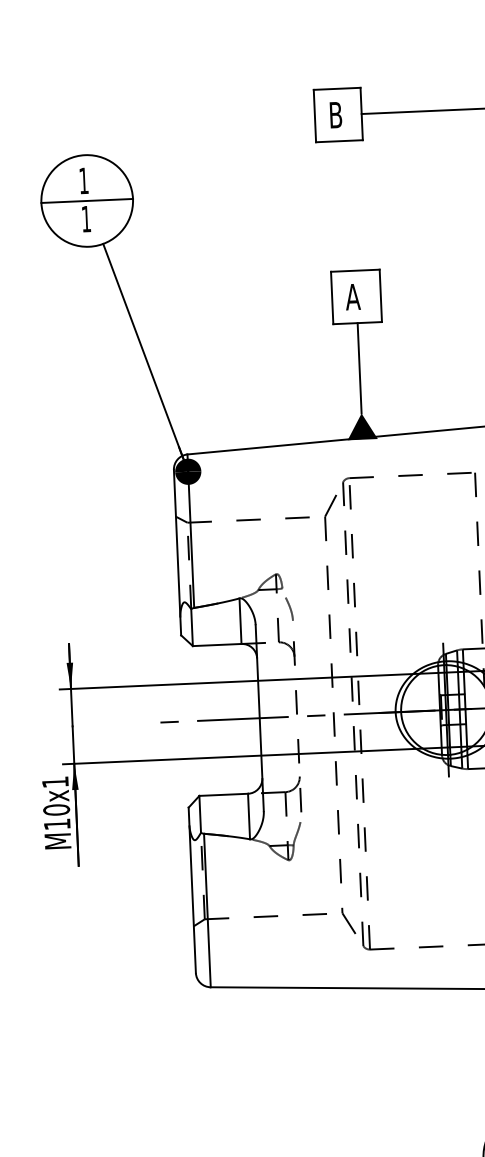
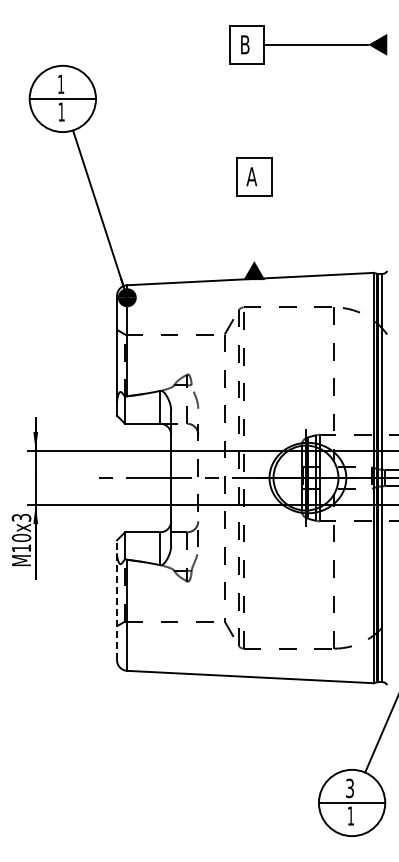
line: (359, 368) -> (254, 228), removed
text: (55, 781) -> (21, 517), M10x1 -> M10x3
line: (192, 890) -> (117, 600), solid -> dashed

